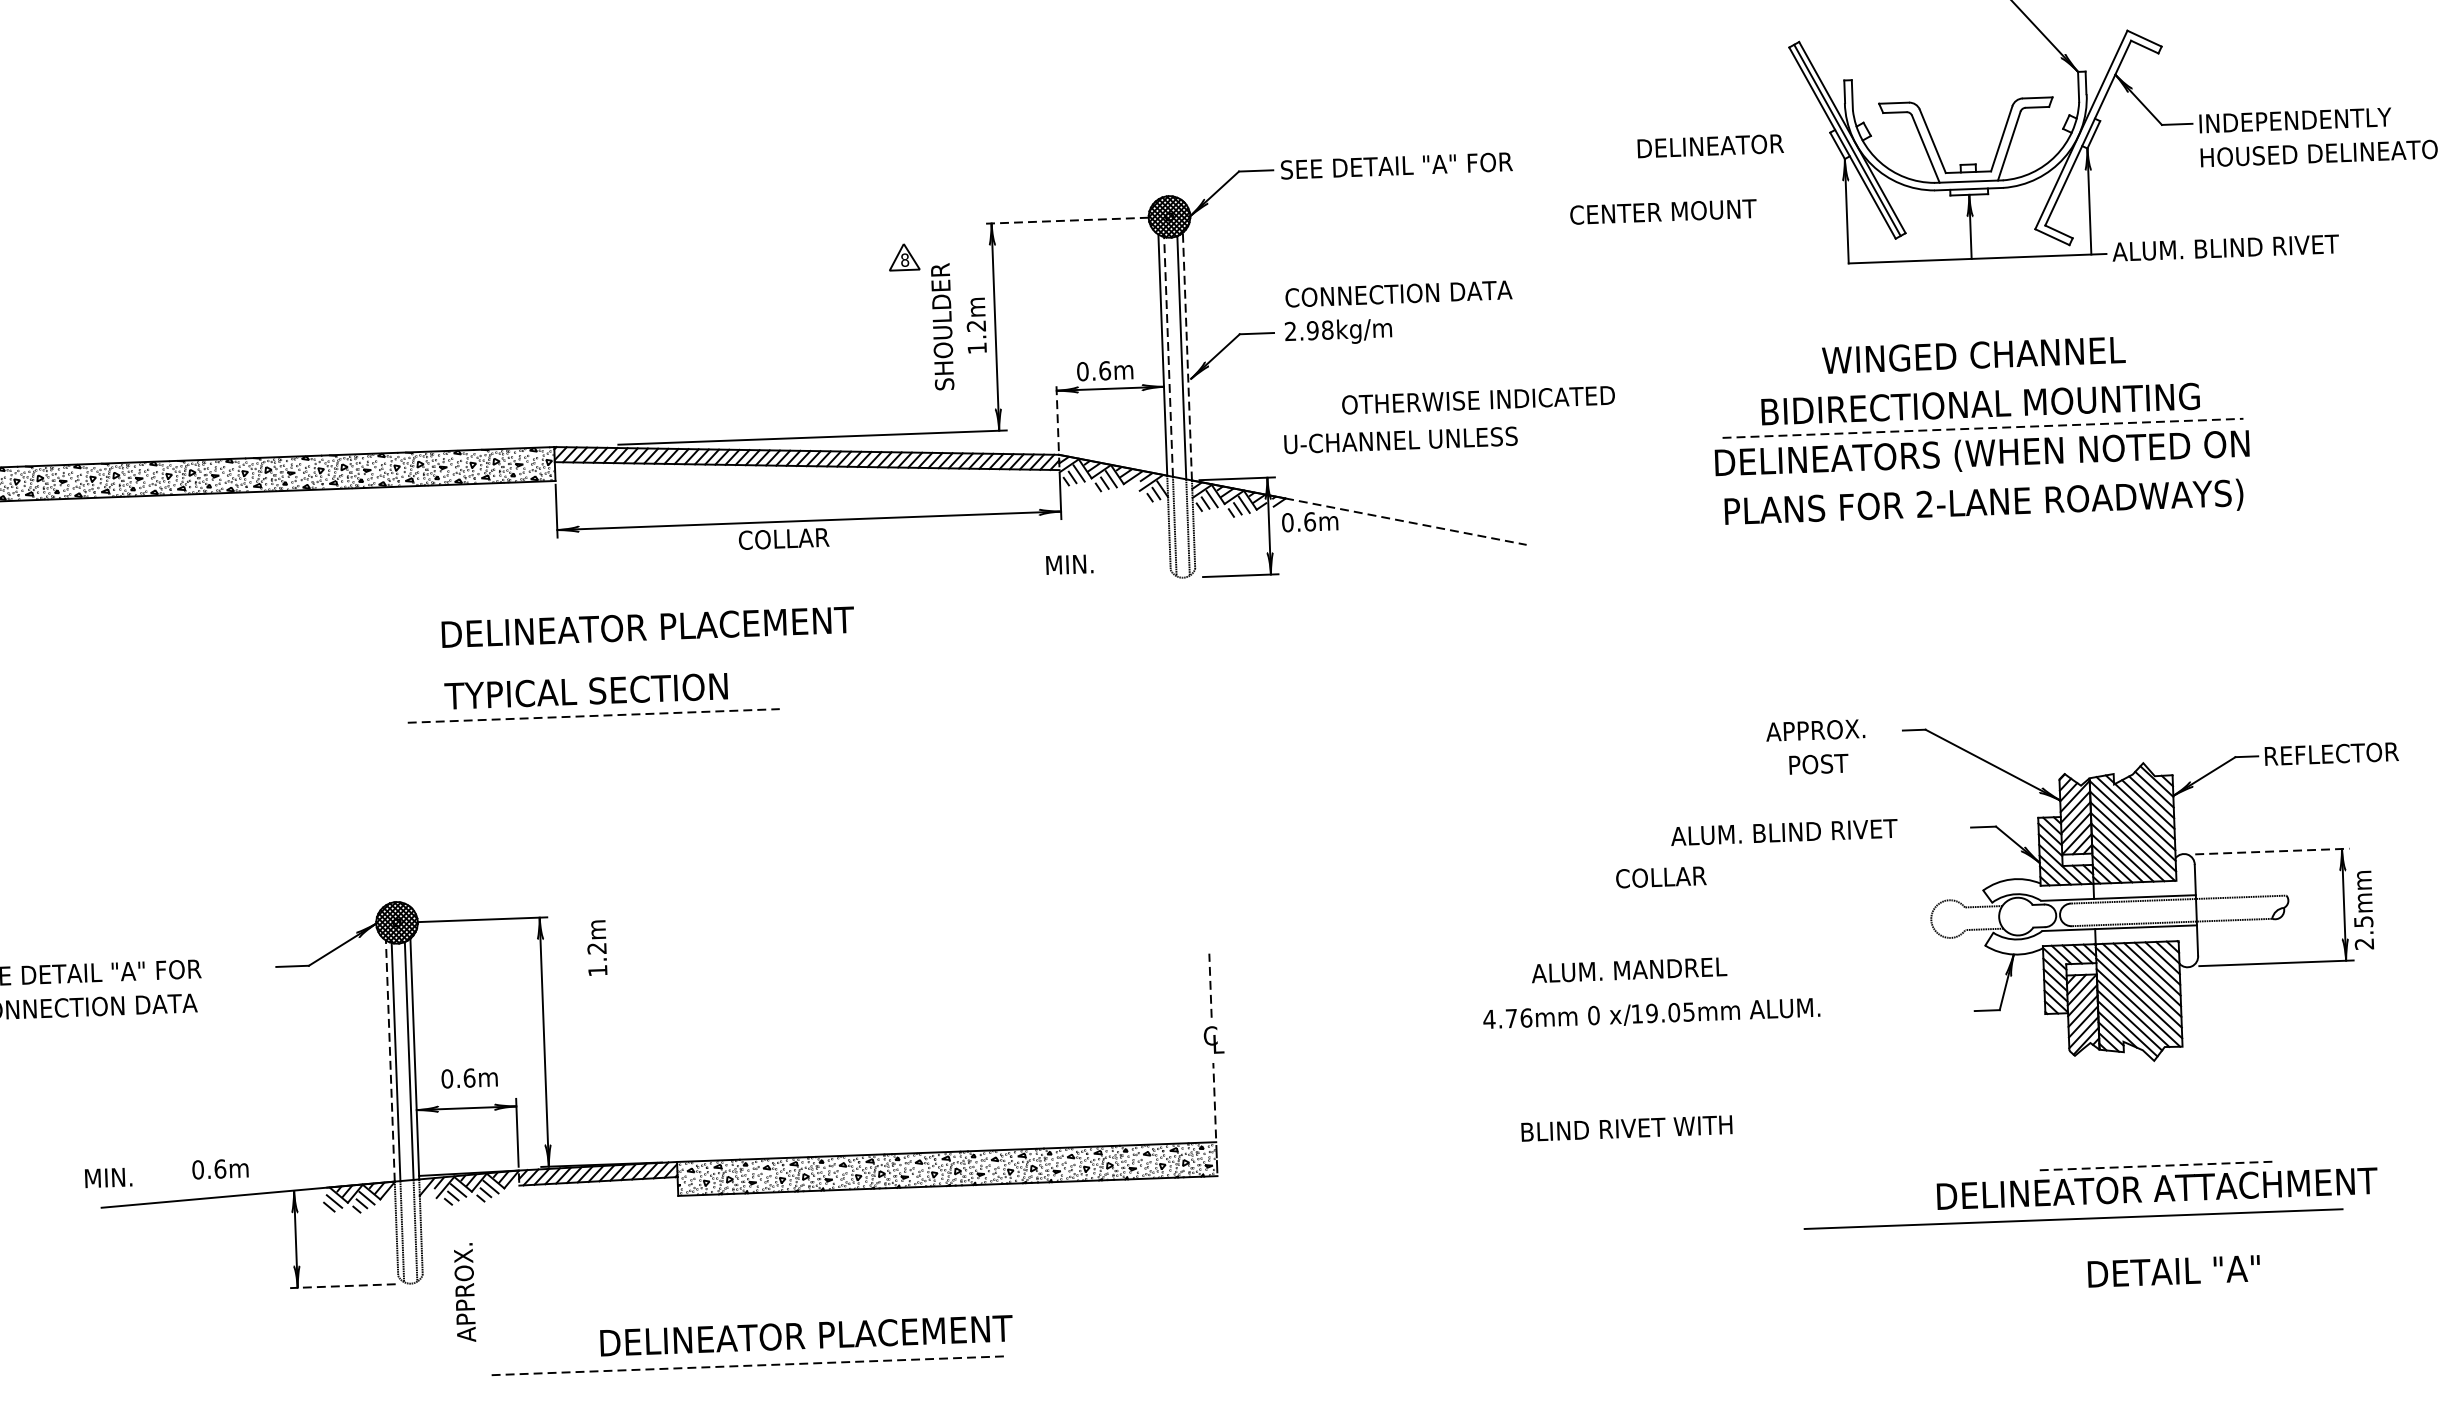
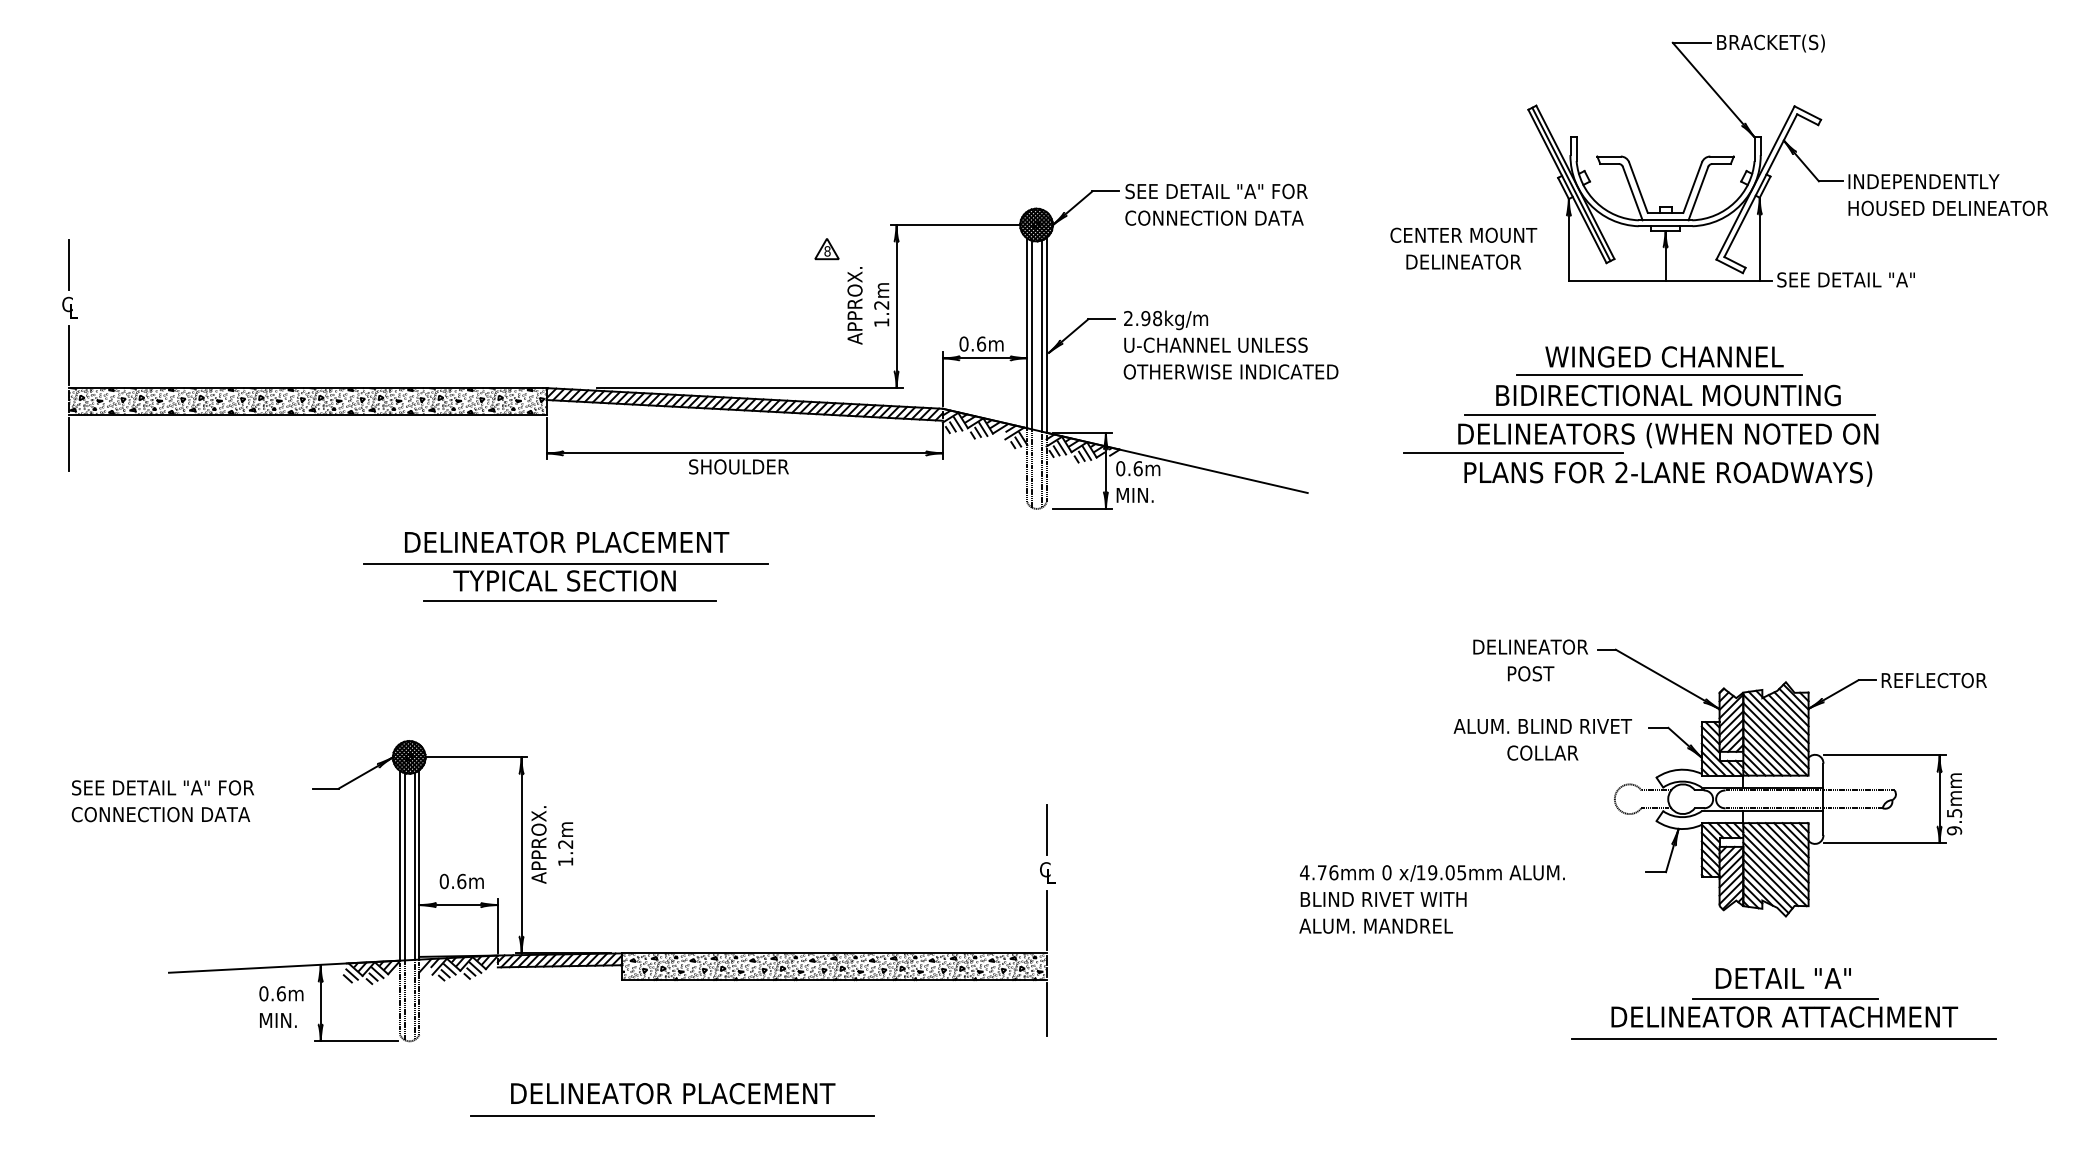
text: (1710, 145) -> (1463, 261), moved
text: (1663, 210) -> (1463, 234), moved
line: (1066, 221) -> (955, 225), dashed -> solid
text: (2225, 247) -> (1865, 279), ALUM. BLIND RIVET -> SEE DETAIL "A"
text: (1398, 293) -> (1214, 217), moved
text: (941, 326) -> (854, 304), SHOULDER -> APPROX.
line: (1187, 355) -> (1046, 334), dashed -> solid
line: (1168, 356) -> (1031, 334), dashed -> solid
line: (1968, 379) -> (1659, 375), added
text: (1477, 399) -> (1230, 371), moved
line: (1057, 417) -> (942, 379), dashed -> solid
line: (1982, 428) -> (1669, 414), dashed -> solid
text: (1400, 439) -> (1215, 344), moved
line: (1786, 485) -> (1513, 453), added
line: (1405, 521) -> (1213, 471), dashed -> solid
text: (801, 537) -> (738, 466), COLLAR -> SHOULDER
text: (1068, 564) -> (1134, 495), moved
text: (648, 627) -> (567, 542), moved
line: (587, 670) -> (566, 564), added
line: (594, 715) -> (570, 600), dashed -> solid
text: (1816, 729) -> (1530, 646), APPROX. -> DELINEATOR
text: (1783, 832) -> (1542, 726), moved
line: (2272, 851) -> (1884, 755), dashed -> solid
text: (1660, 876) -> (1542, 752), moved
text: (2364, 943) -> (1954, 830), 2.5mm -> 9.5mm
text: (596, 947) -> (565, 843), moved
text: (1628, 969) -> (1375, 925), moved
line: (1210, 984) -> (1046, 829), dashed -> solid
text: (1651, 1014) -> (1432, 873), moved
line: (390, 1060) -> (400, 865), dashed -> solid
line: (1214, 1100) -> (1046, 920), dashed -> solid
text: (1626, 1128) -> (1383, 899), moved
line: (2157, 1166) -> (1785, 999), dashed -> solid
text: (220, 1168) -> (281, 993), moved
text: (108, 1177) -> (278, 1020), moved
line: (1218, 1213) -> (1046, 1009), added
line: (2072, 1219) -> (1783, 1038), moved
text: (2174, 1271) -> (1783, 978), moved
line: (343, 1286) -> (356, 1041), dashed -> solid
text: (464, 1292) -> (538, 844), moved
text: (806, 1335) -> (673, 1093), moved
line: (748, 1365) -> (672, 1115), dashed -> solid

